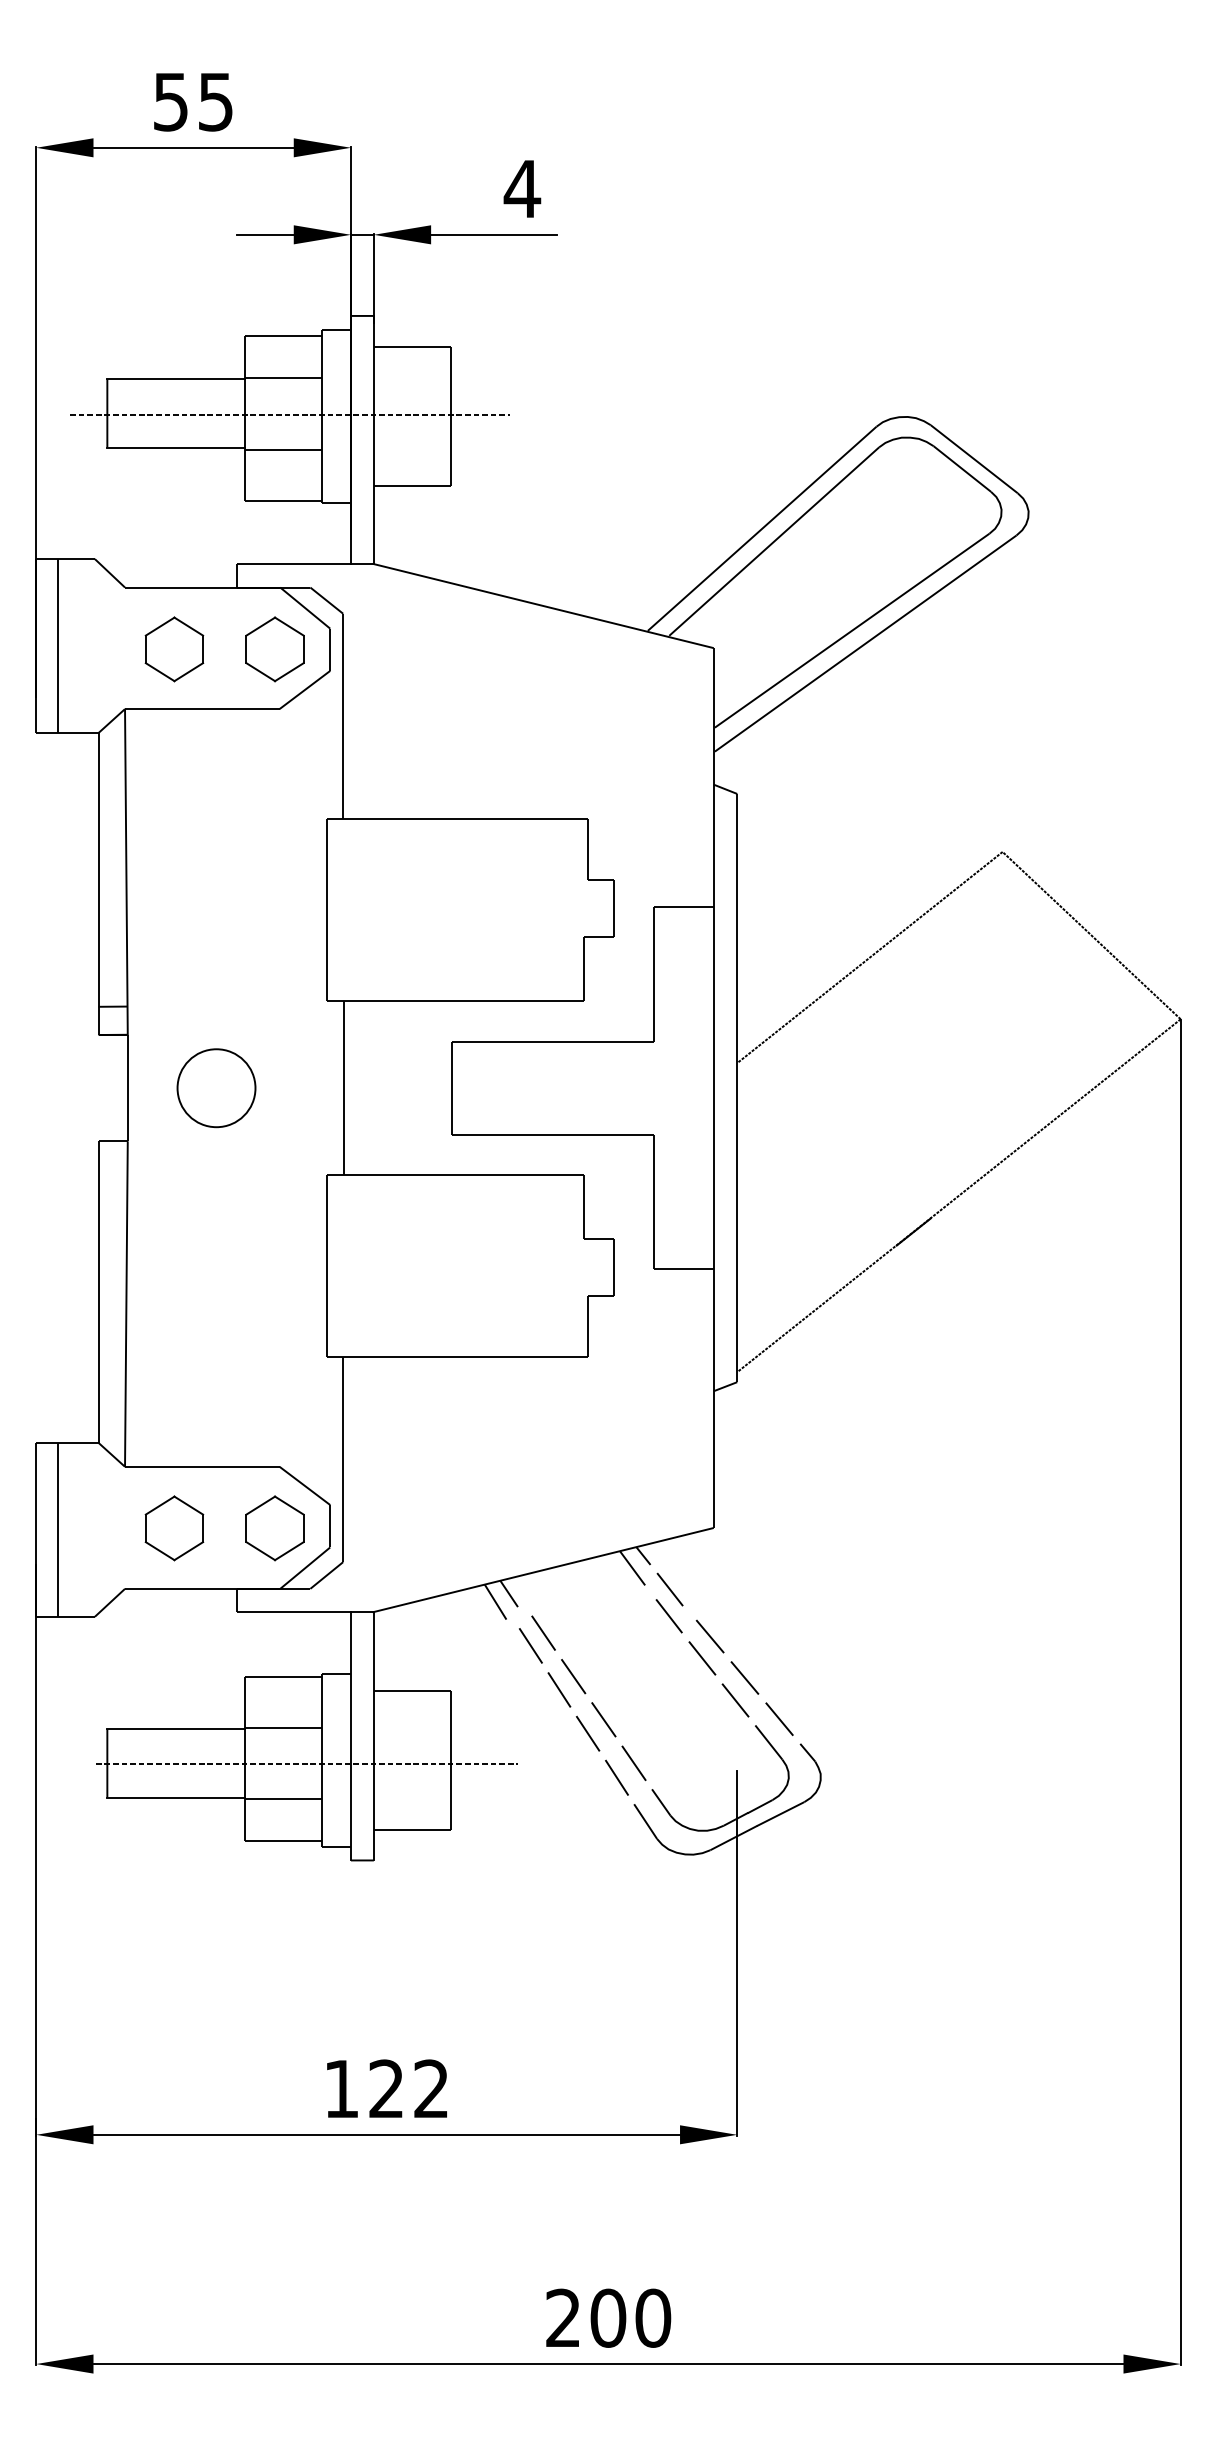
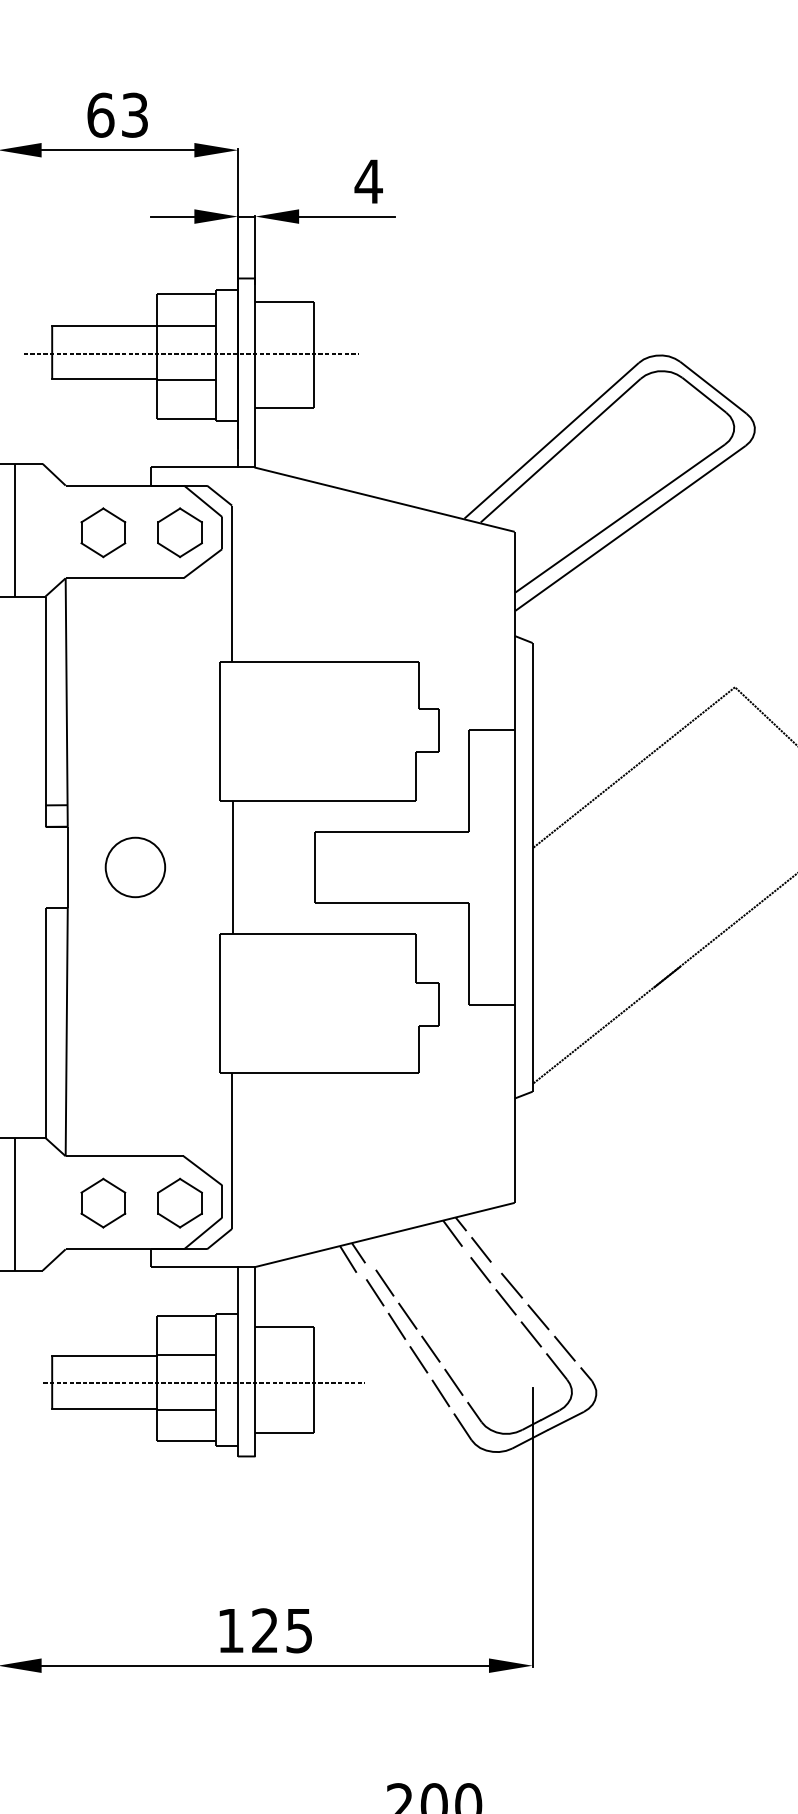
text: (192, 101) -> (117, 114), 55 -> 63
text: (430, 2088) -> (298, 1630), 122 -> 125

